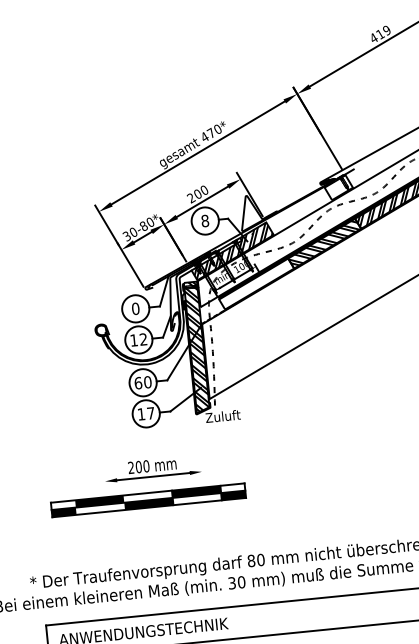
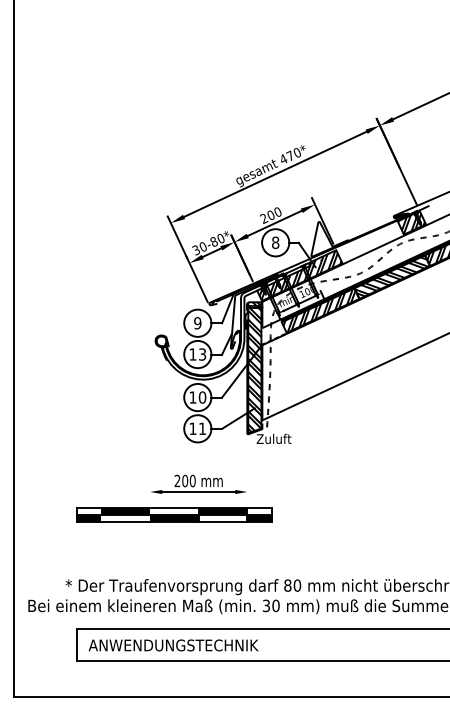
hatch: (338, 187) -> (411, 222), added
hatch: (257, 283) -> (321, 310), added
text: (135, 309) -> (197, 323), 0 -> 9
text: (143, 339) -> (202, 354), 12 -> 13
text: (137, 383) -> (192, 397), 60 -> 10
text: (150, 413) -> (202, 428), 17 -> 11
part: (148, 499) -> (174, 514), moved

